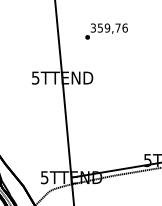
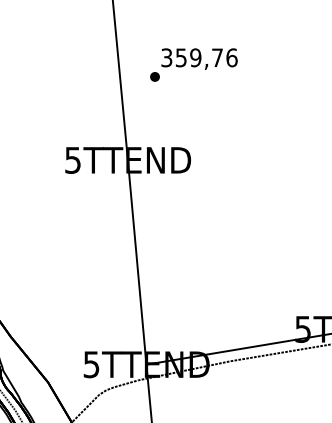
text: (106, 31) -> (193, 64), moved

